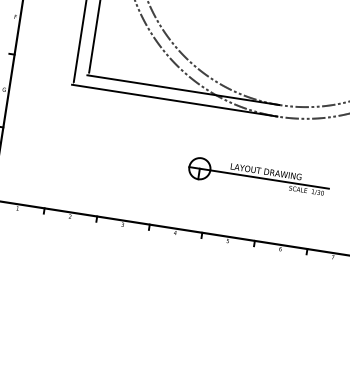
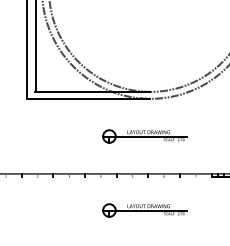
part: (239, 300) -> (144, 210), added

